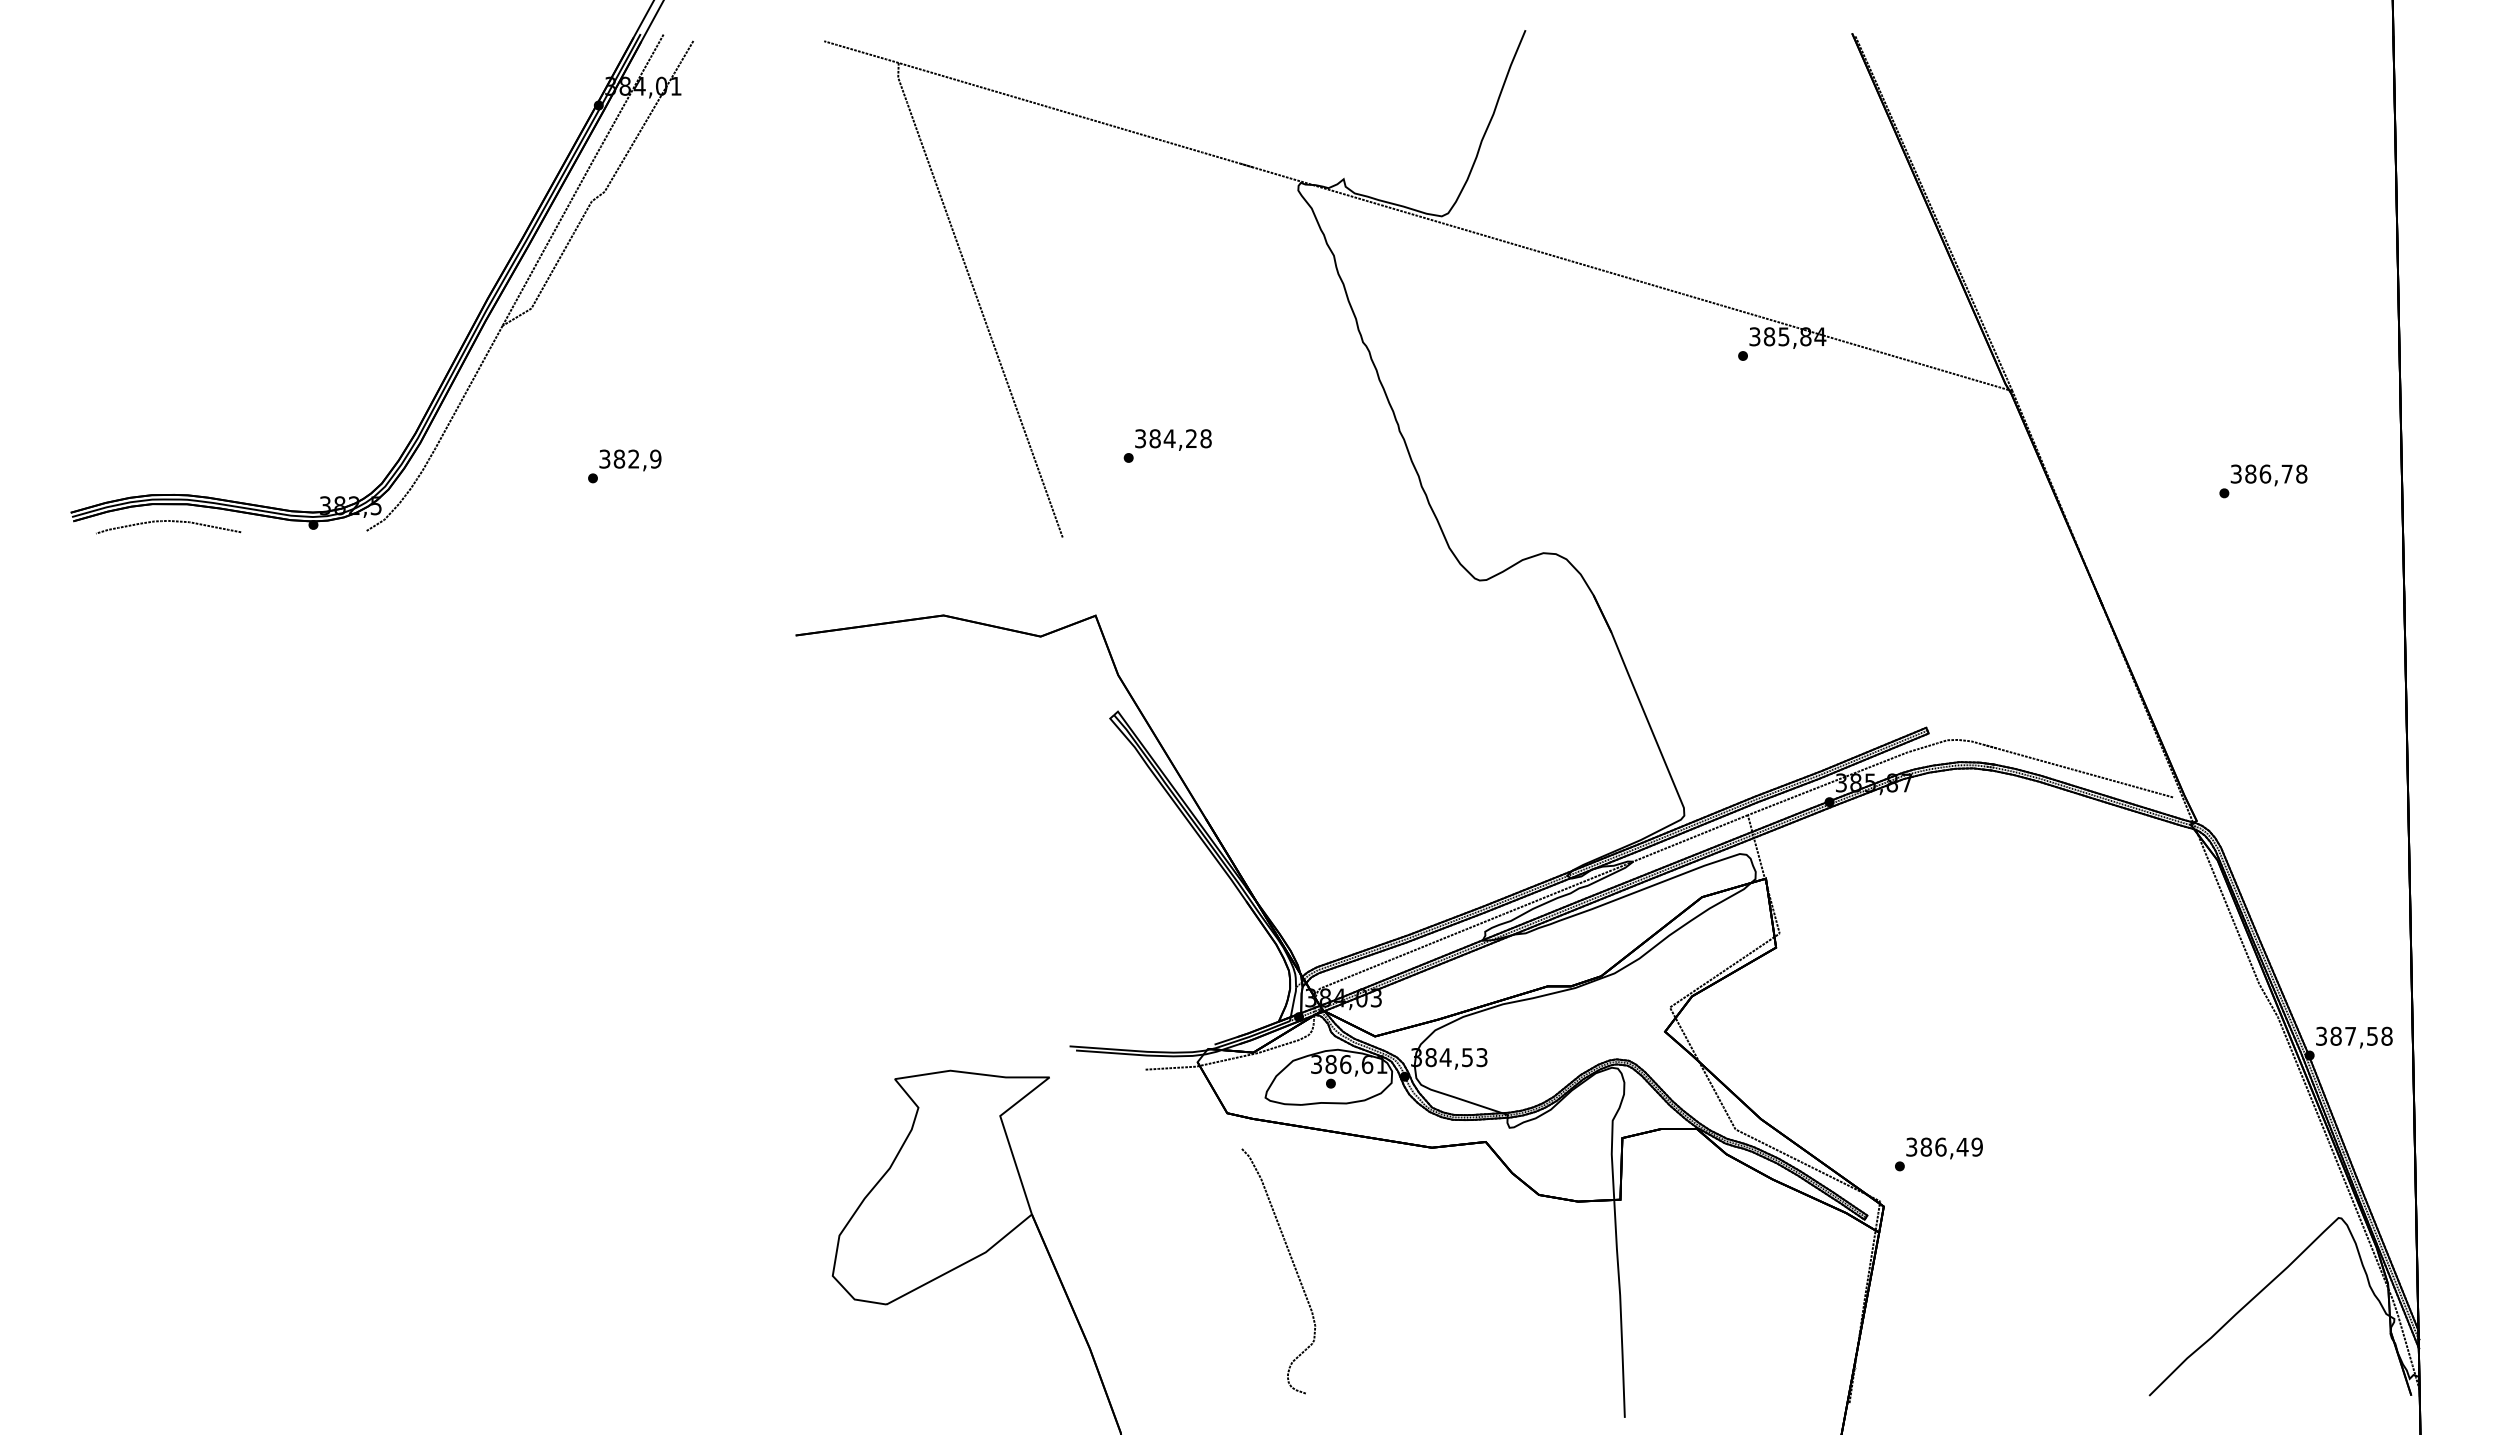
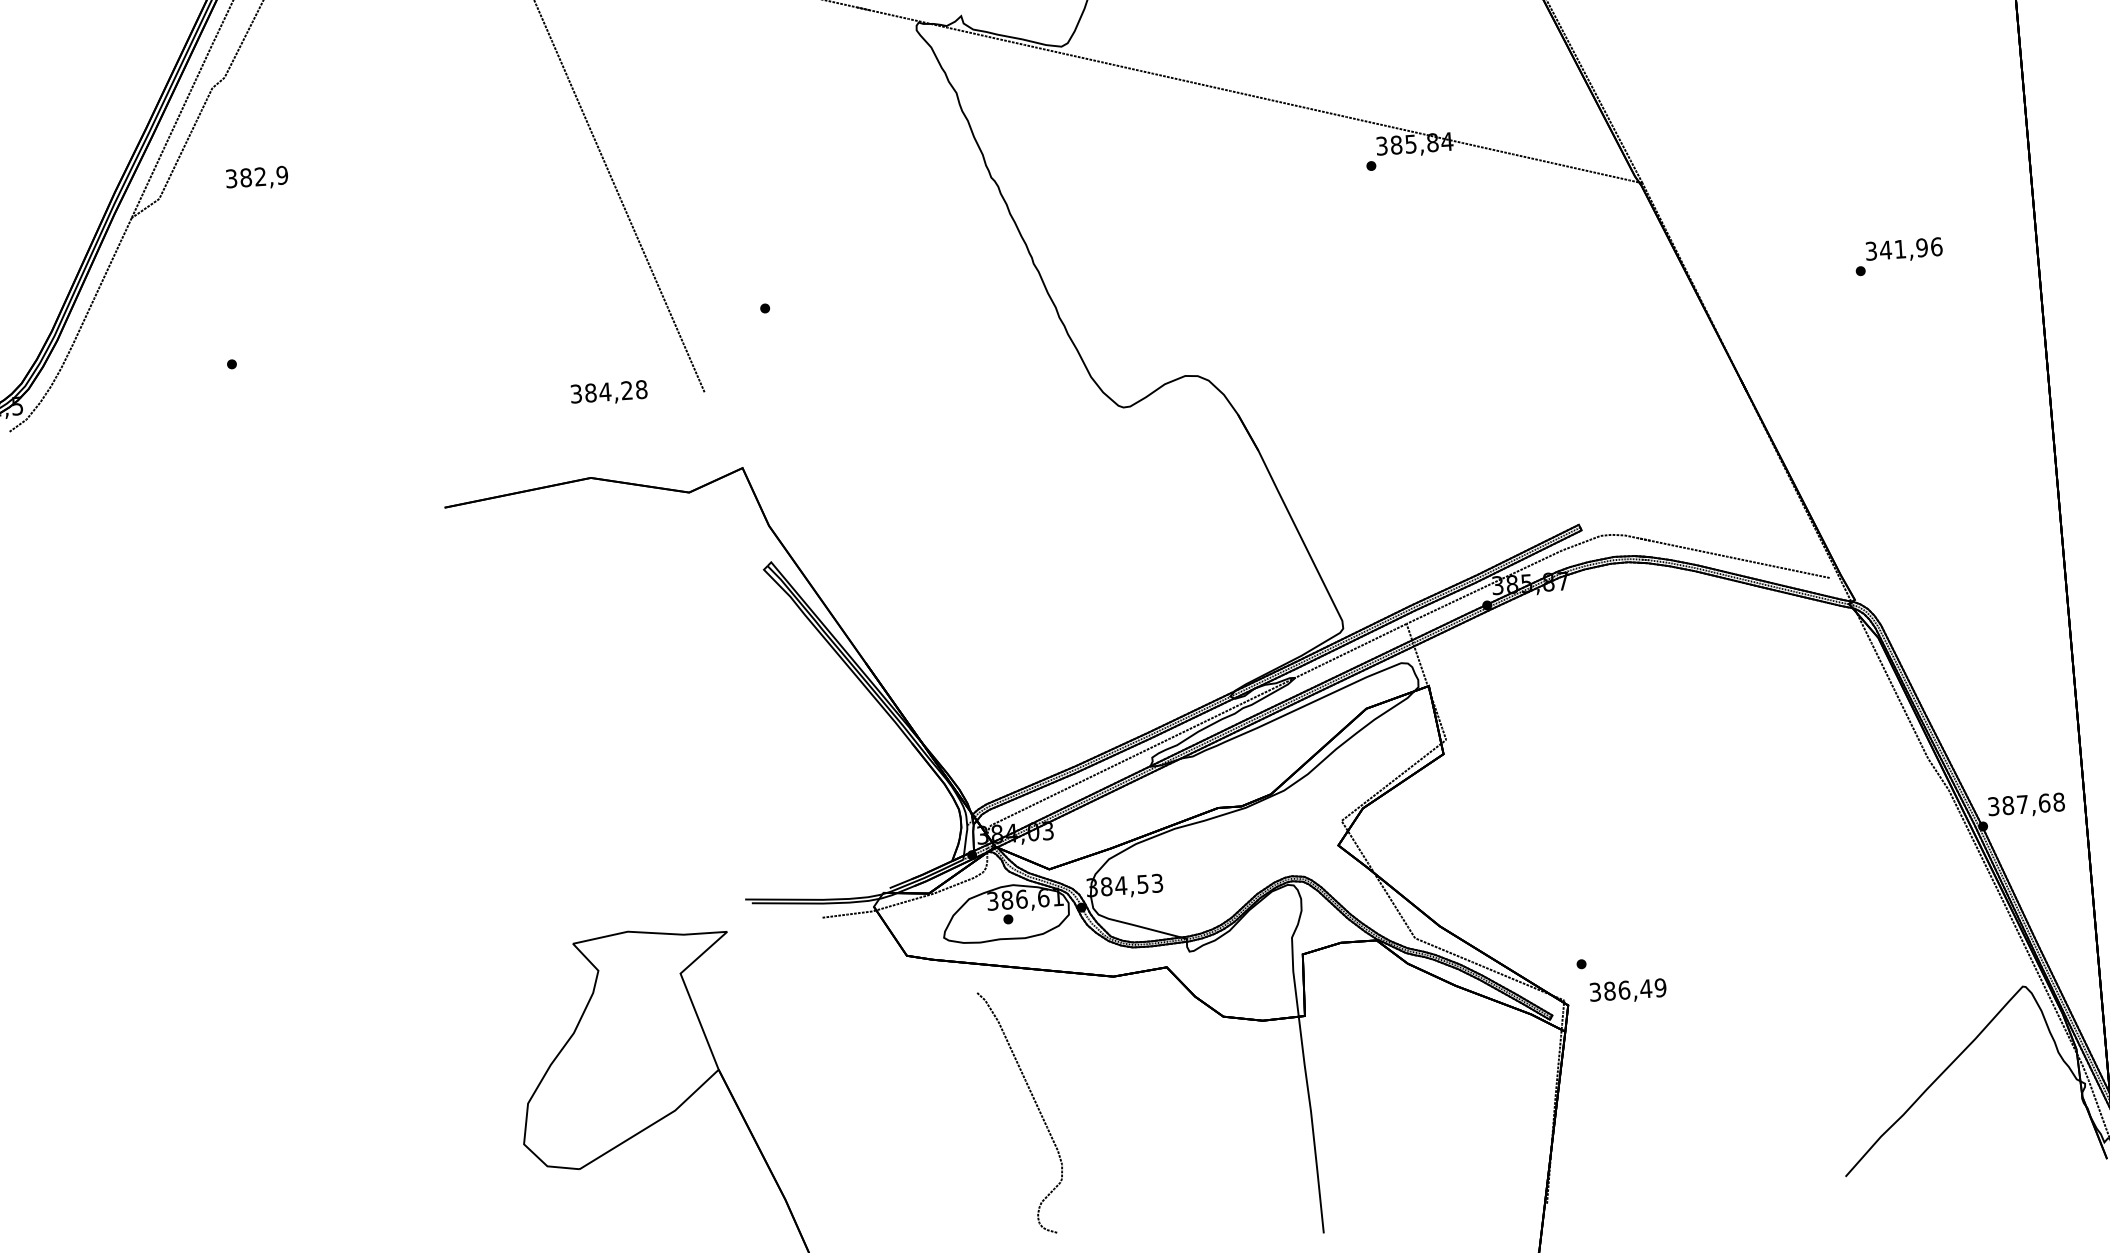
text: (1173, 439) -> (609, 392), moved
text: (630, 460) -> (257, 178), moved
text: (2275, 473) -> (1910, 247), 386,78 -> 341,96
text: (2372, 1035) -> (2044, 802), 387,58 -> 387,68
text: (1944, 1148) -> (1628, 991), moved
curve: (1293, 1266) -> (1036, 1106), moved

